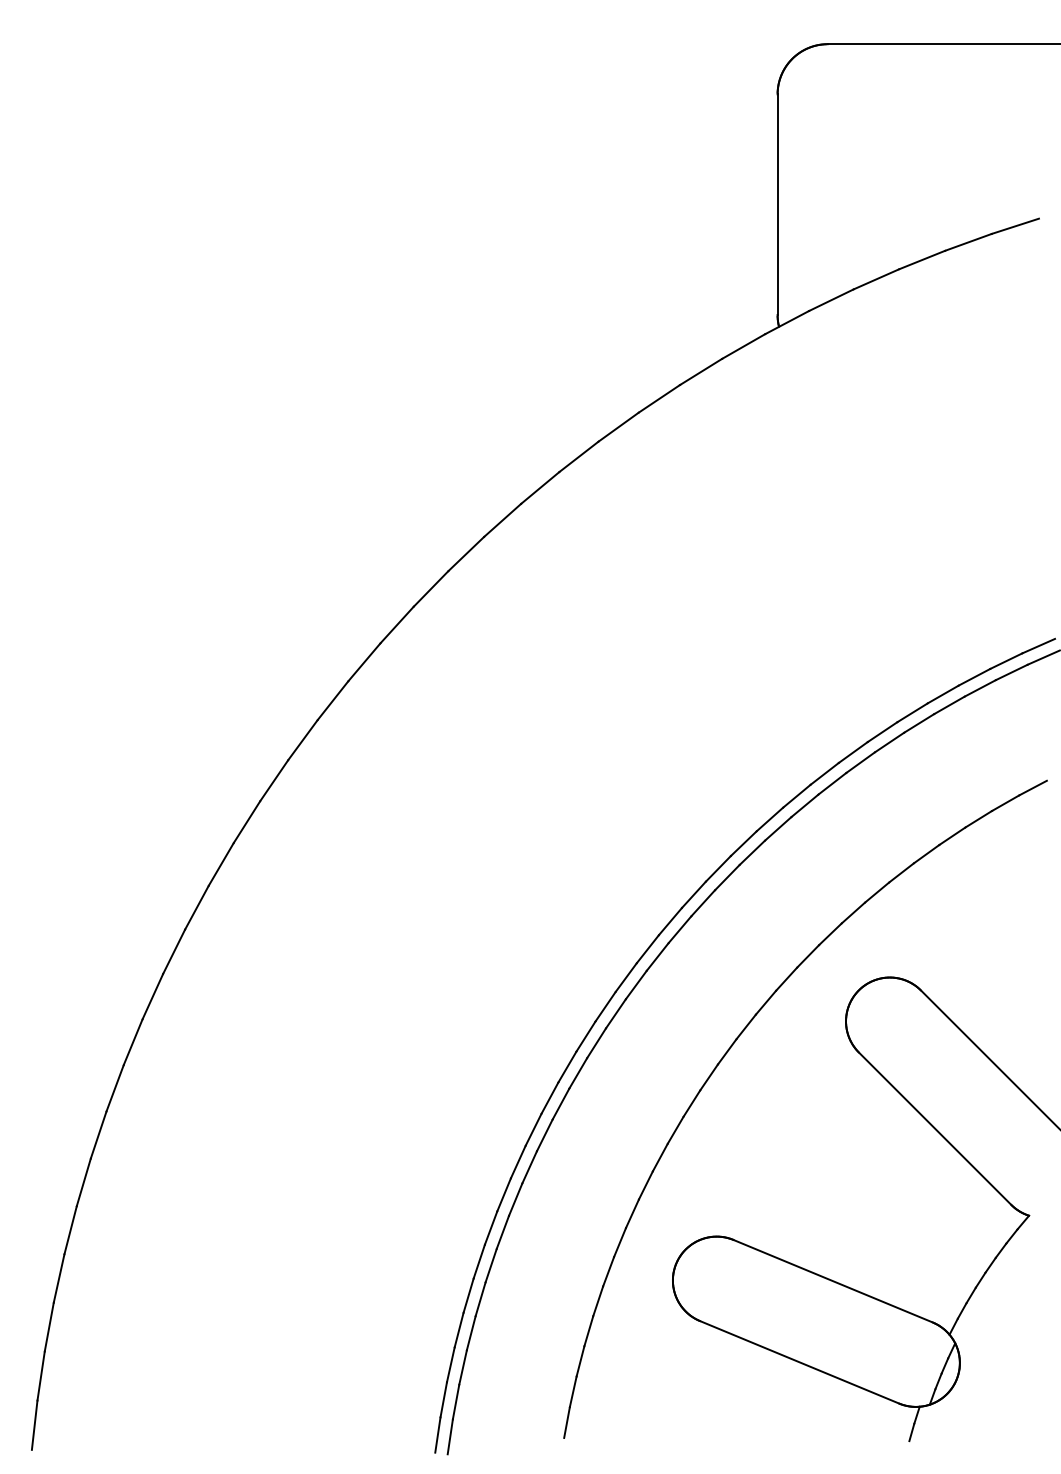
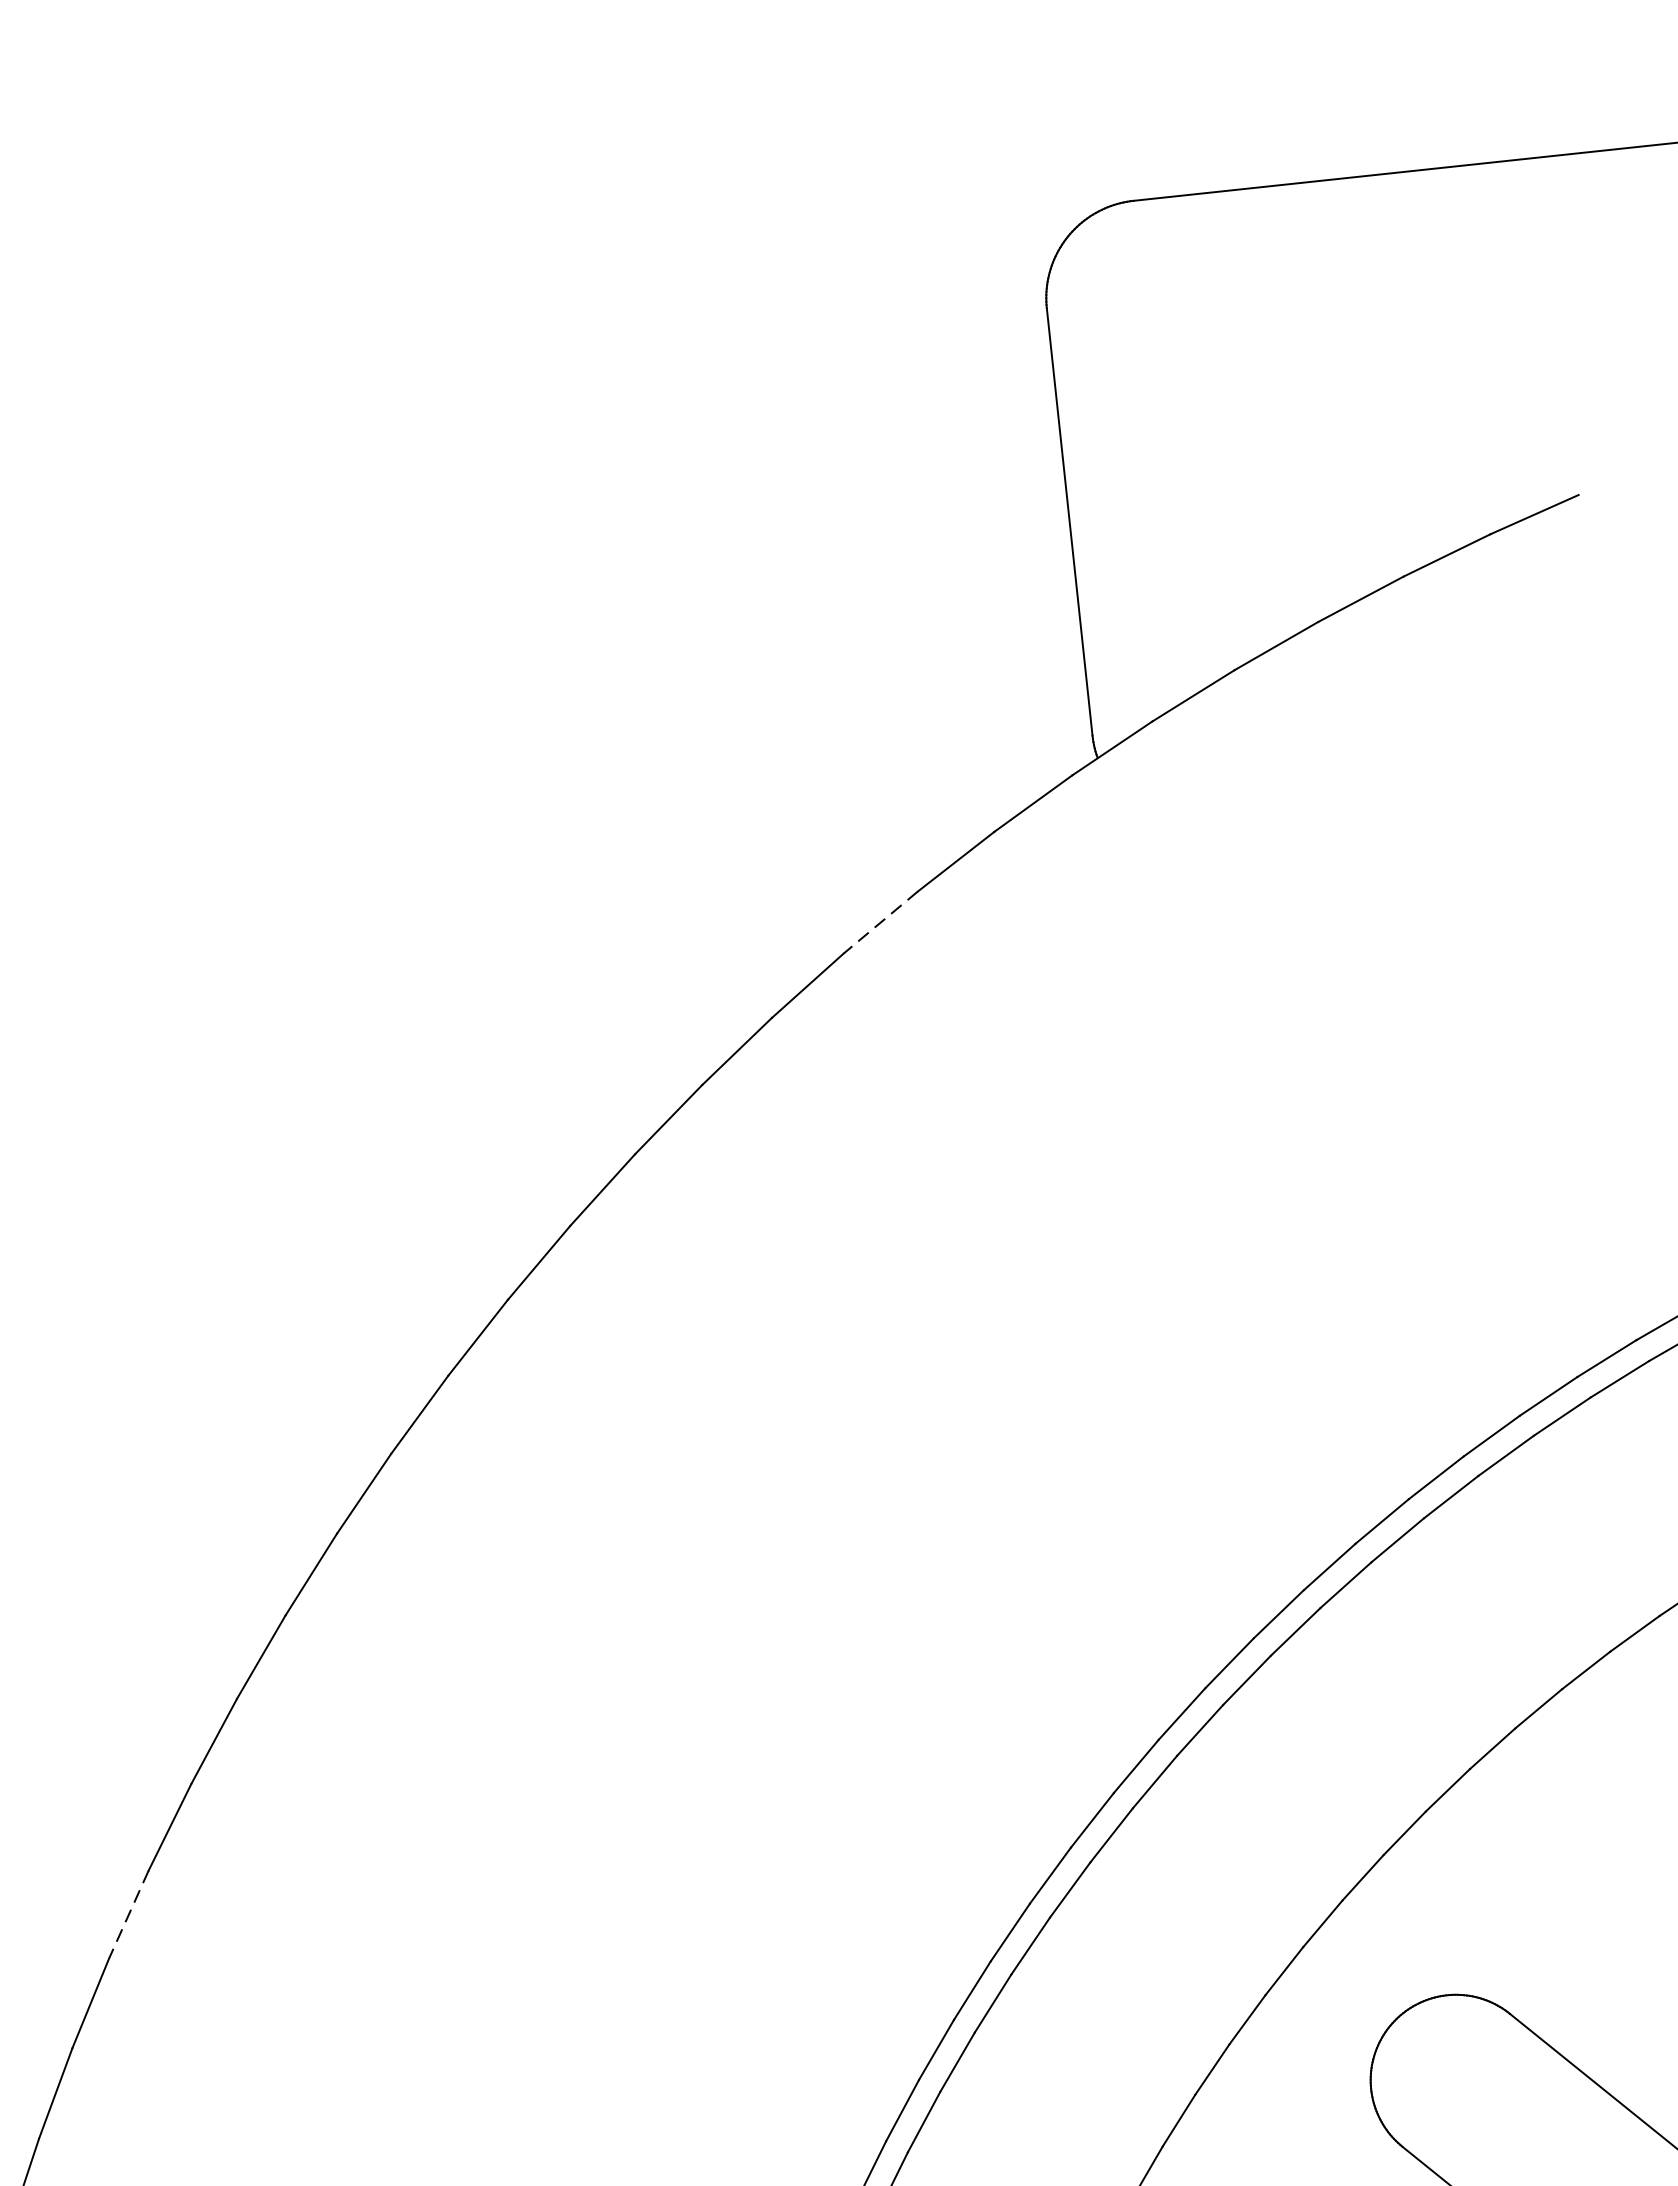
line: (659, 398) -> (881, 921), solid -> dashed
line: (221, 864) -> (129, 1914), solid -> dashed

